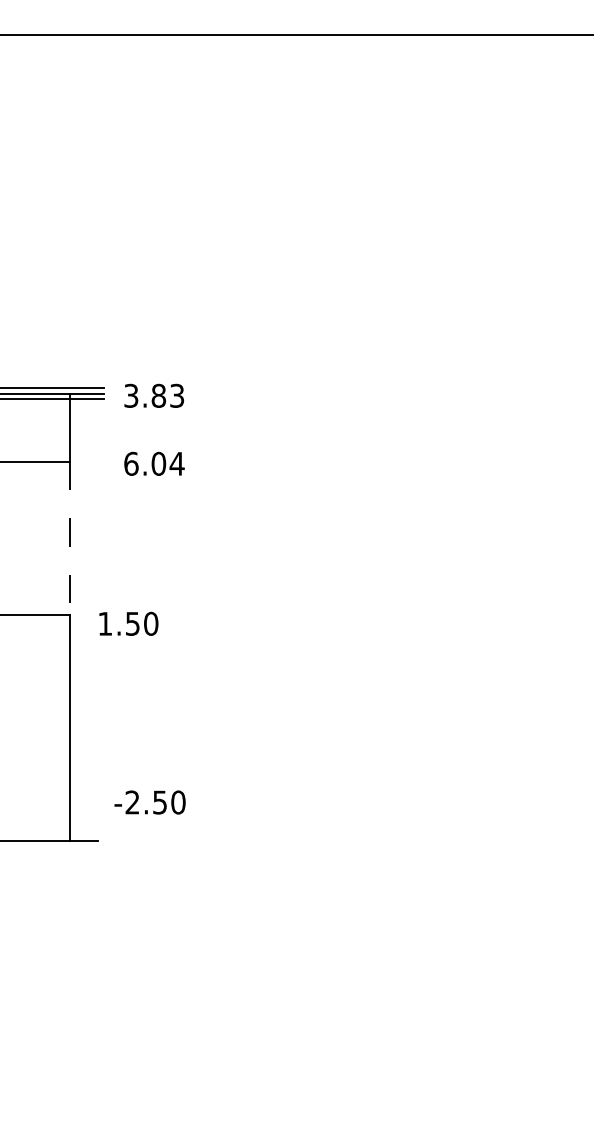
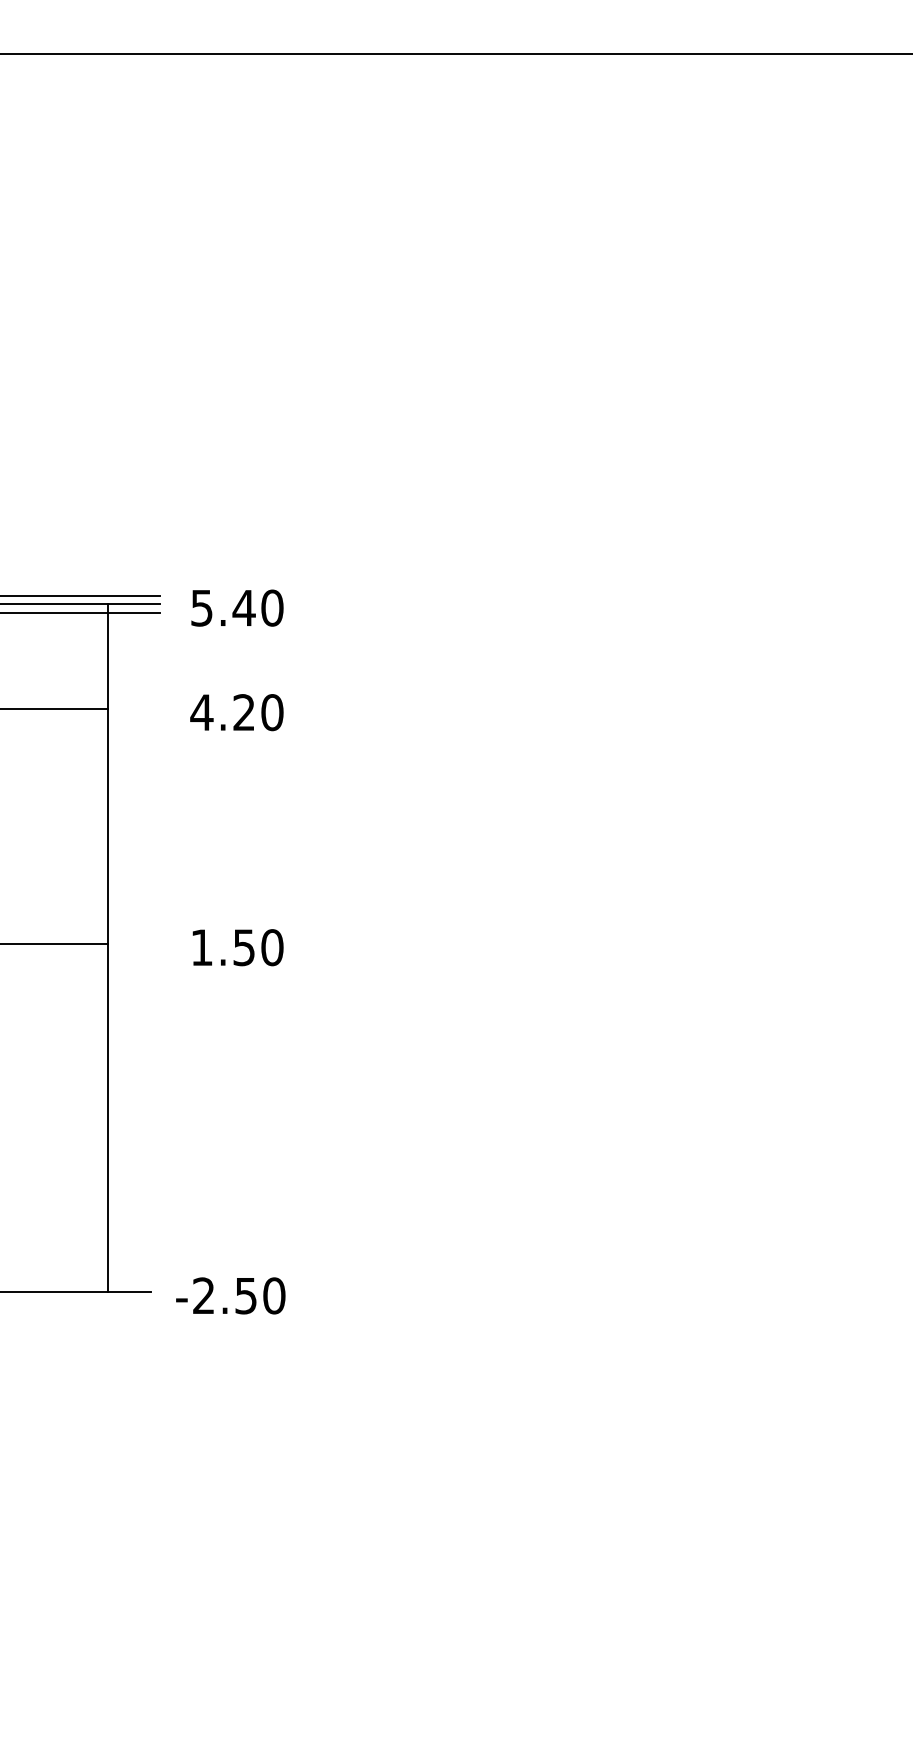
text: (154, 395) -> (237, 607), 3.83 -> 5.40
text: (153, 463) -> (236, 711), 6.04 -> 4.20
line: (69, 538) -> (106, 827), dashed -> solid
text: (128, 623) -> (237, 947), moved
text: (149, 802) -> (229, 1295), moved

